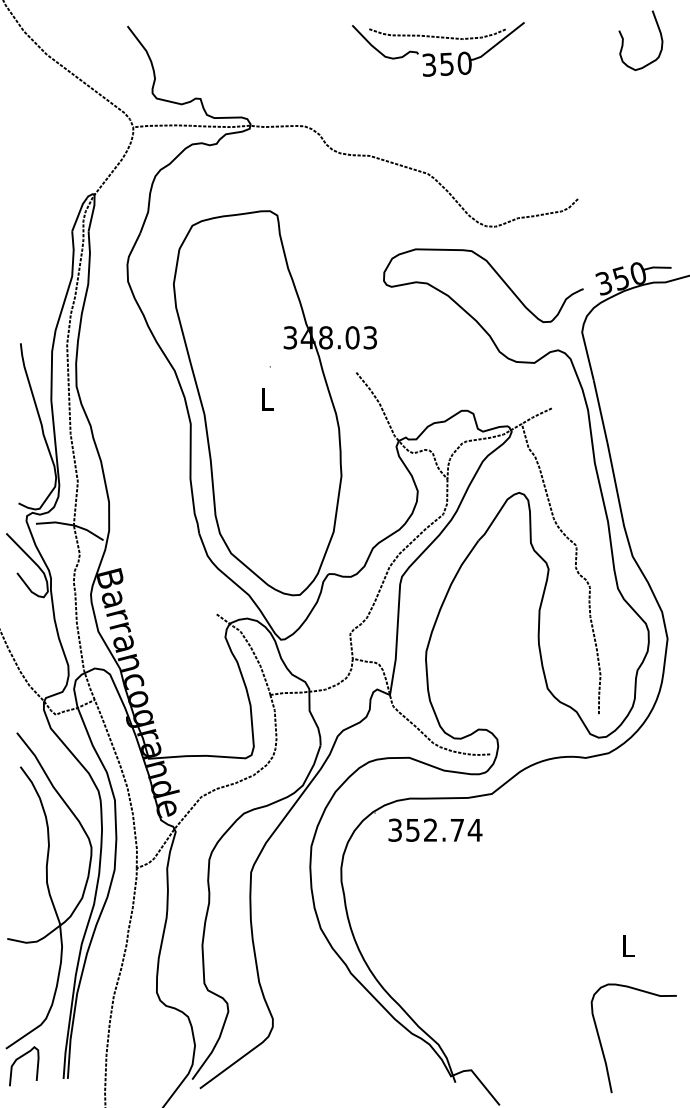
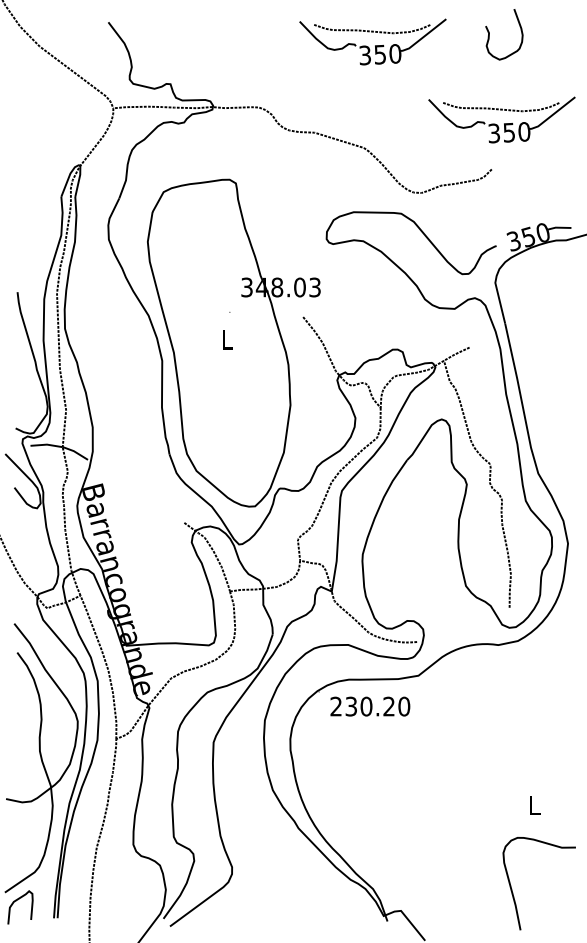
curve: (623, 40) -> (489, 34), moved
part: (589, 140) -> (501, 119), added
text: (435, 830) -> (370, 706), 352.74 -> 230.20

